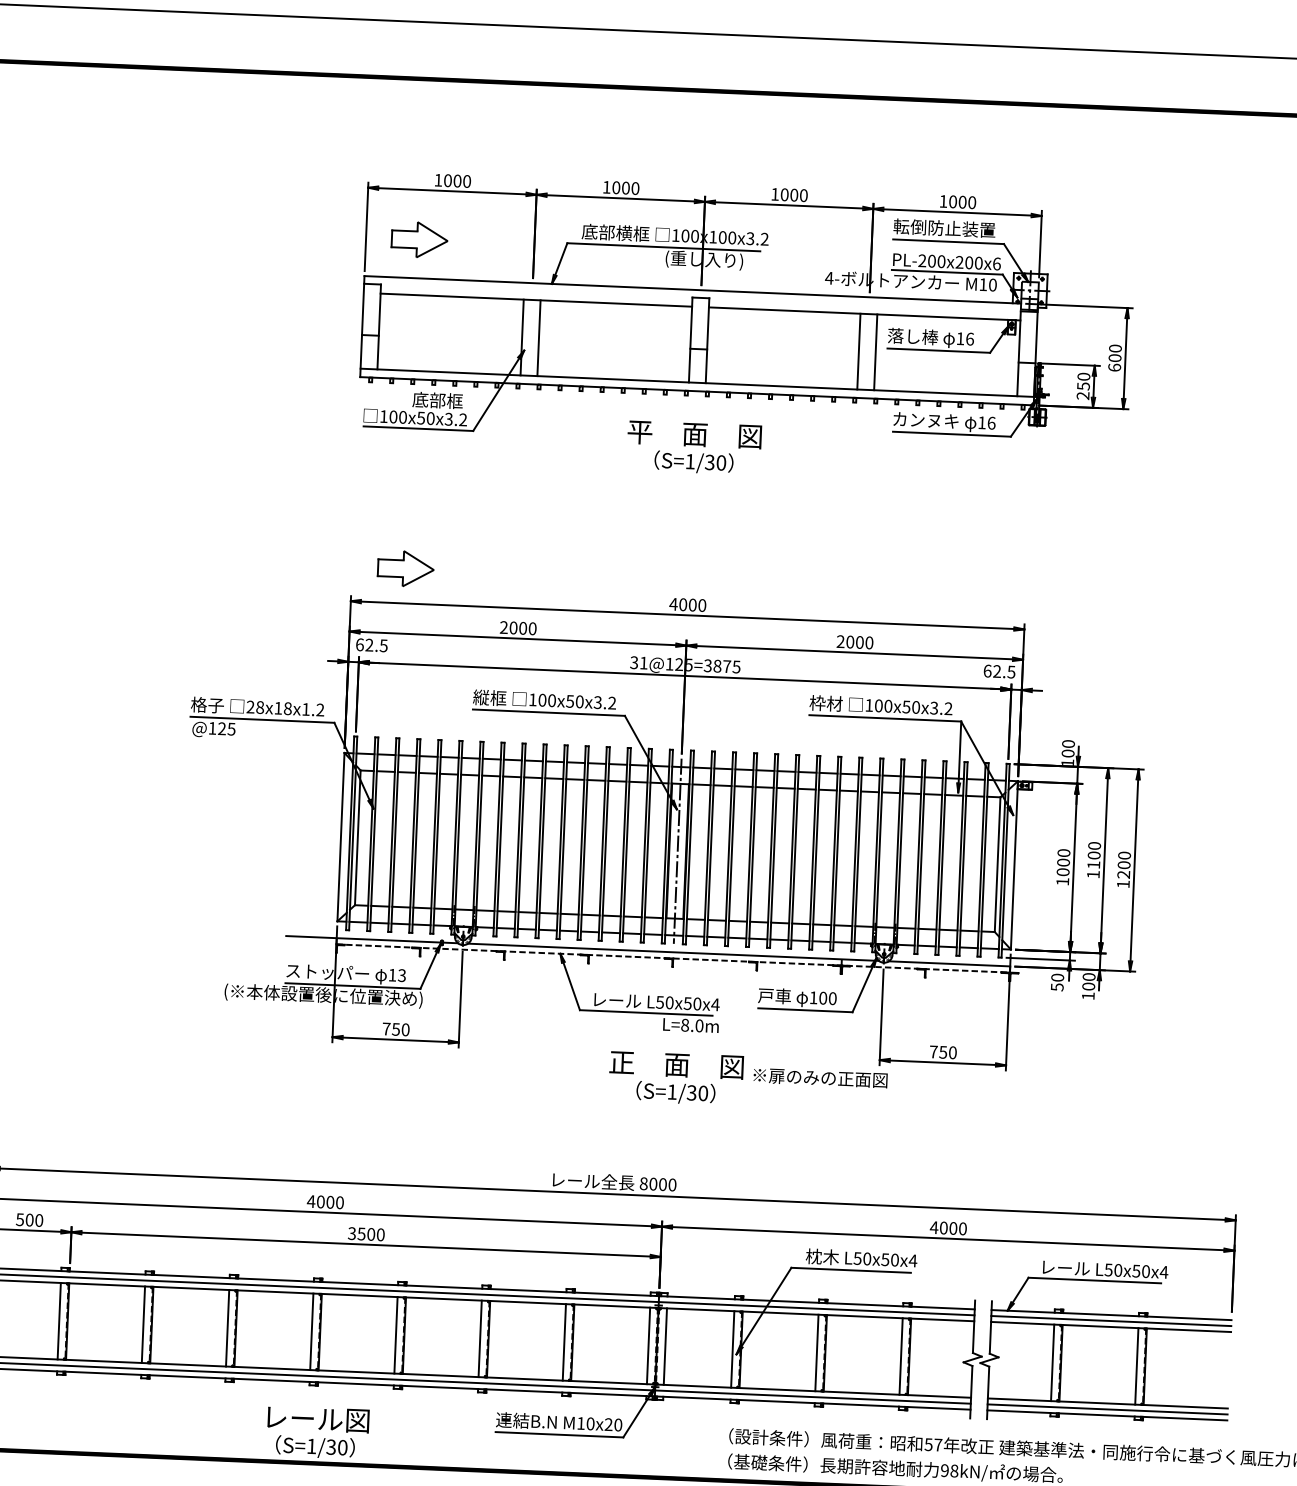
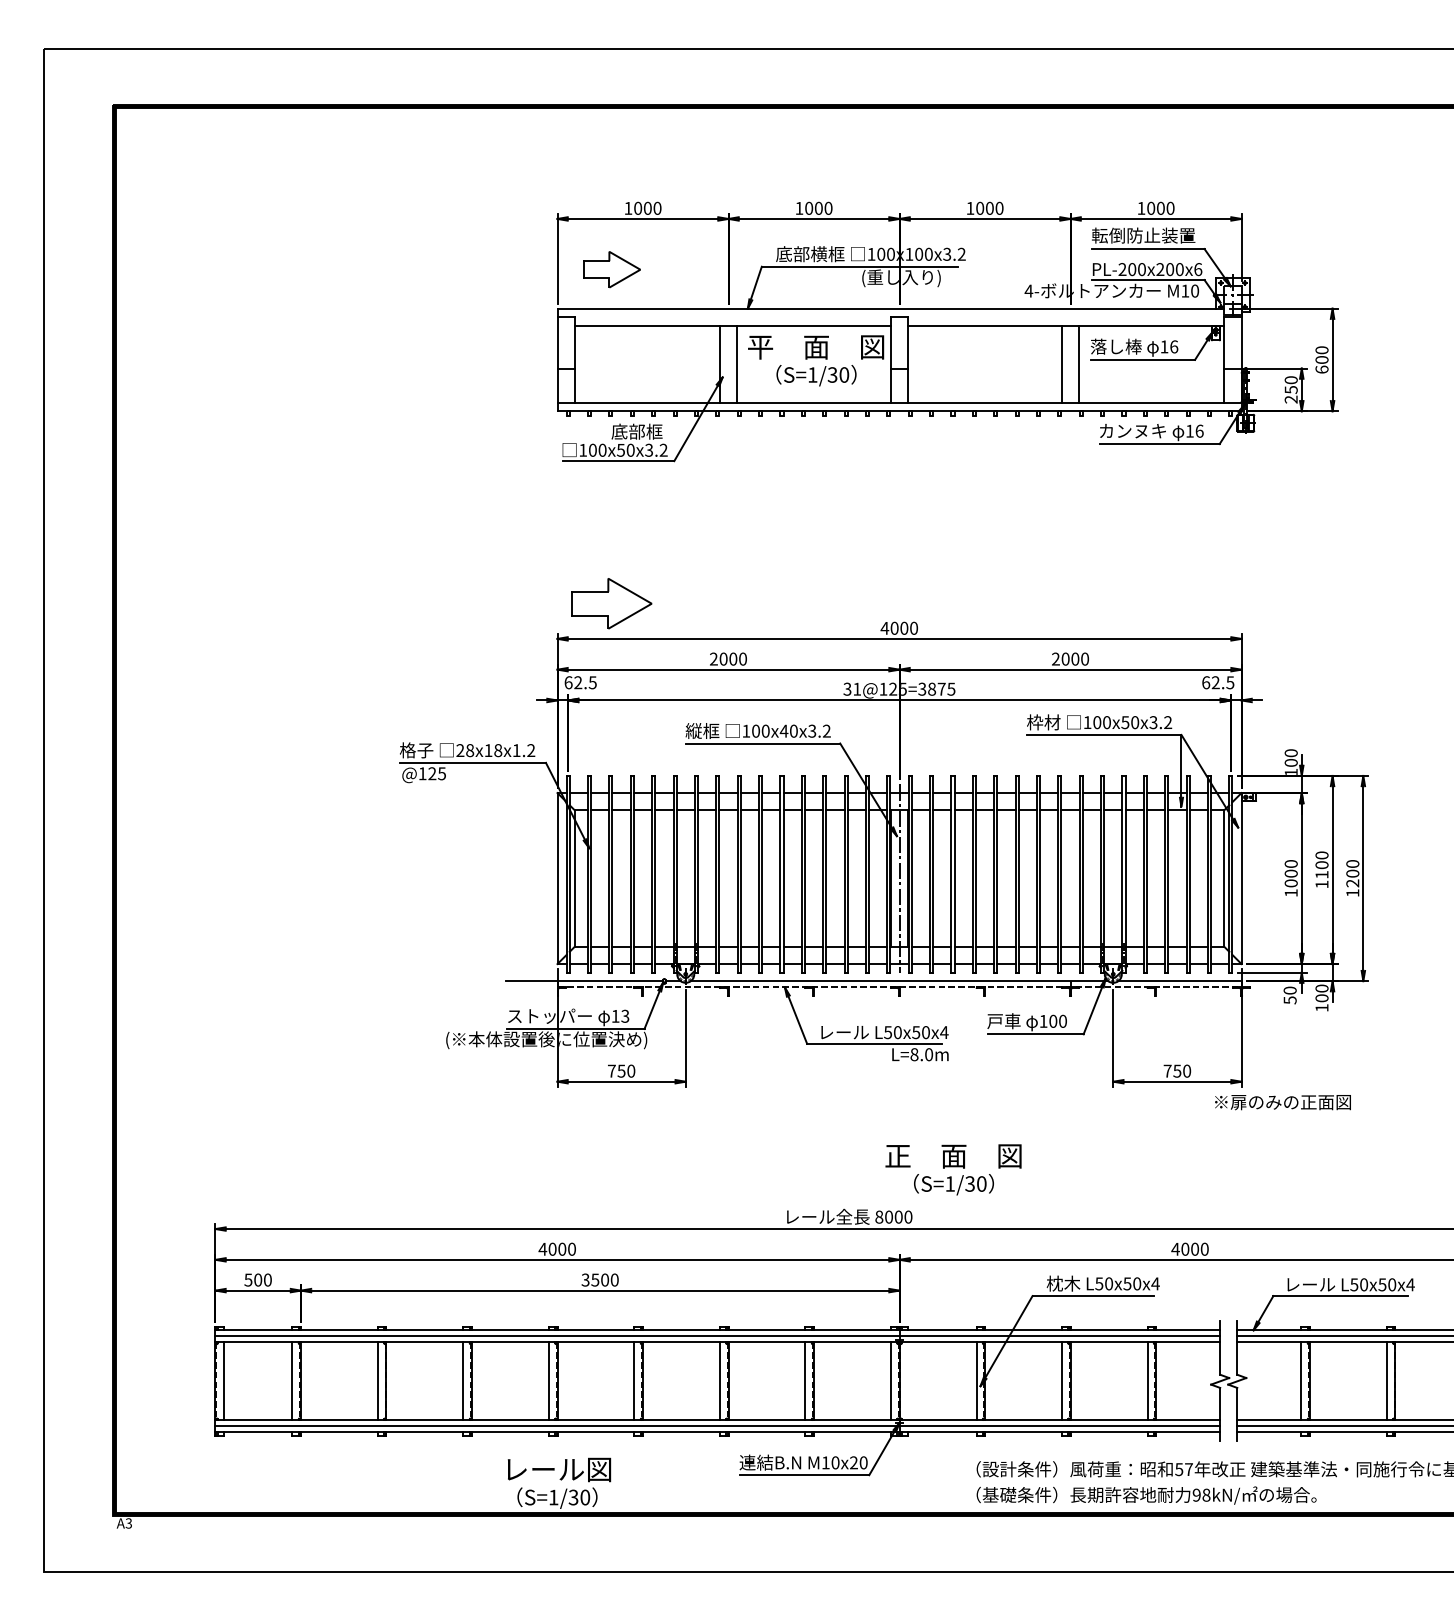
text: (694, 447) -> (816, 360), moved
part: (405, 568) -> (611, 603), size x1.4
text: (569, 700) -> (783, 730), 100x50x3.2 -> 100x40x3.2
text: (676, 1077) -> (953, 1169), moved
text: (820, 1078) -> (1282, 1102), moved
line: (665, 1346) -> (908, 1381), removed

